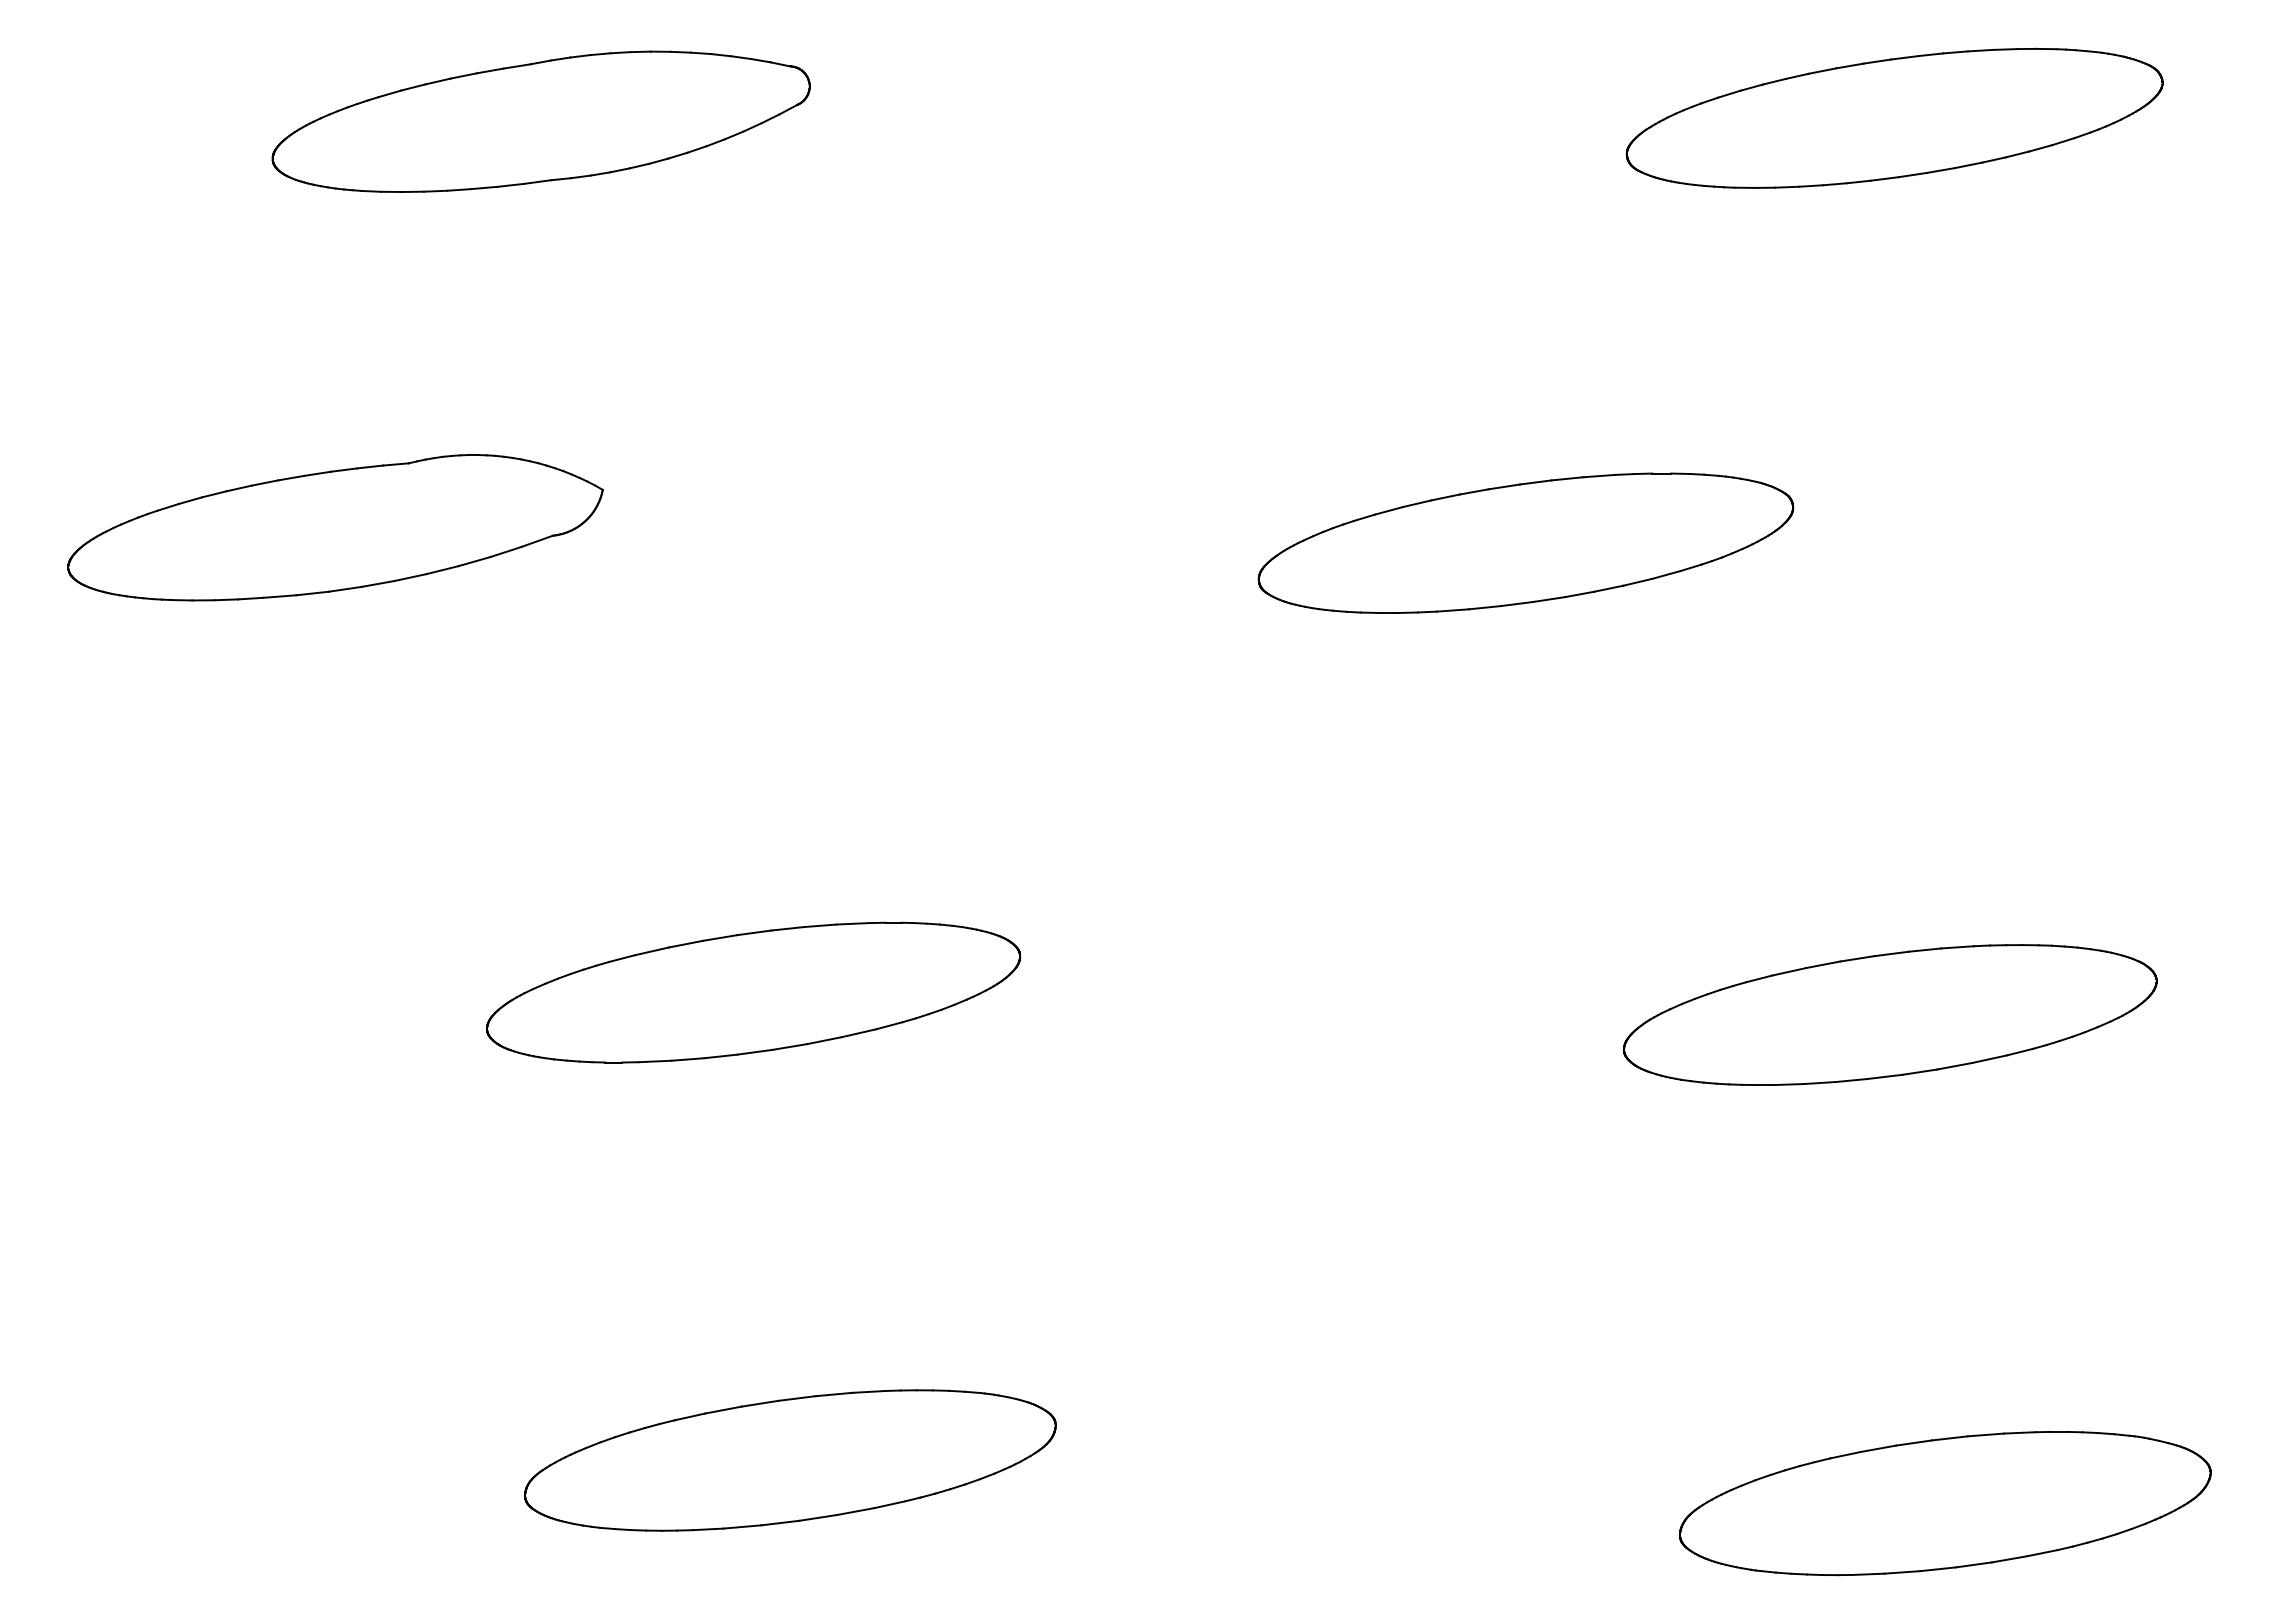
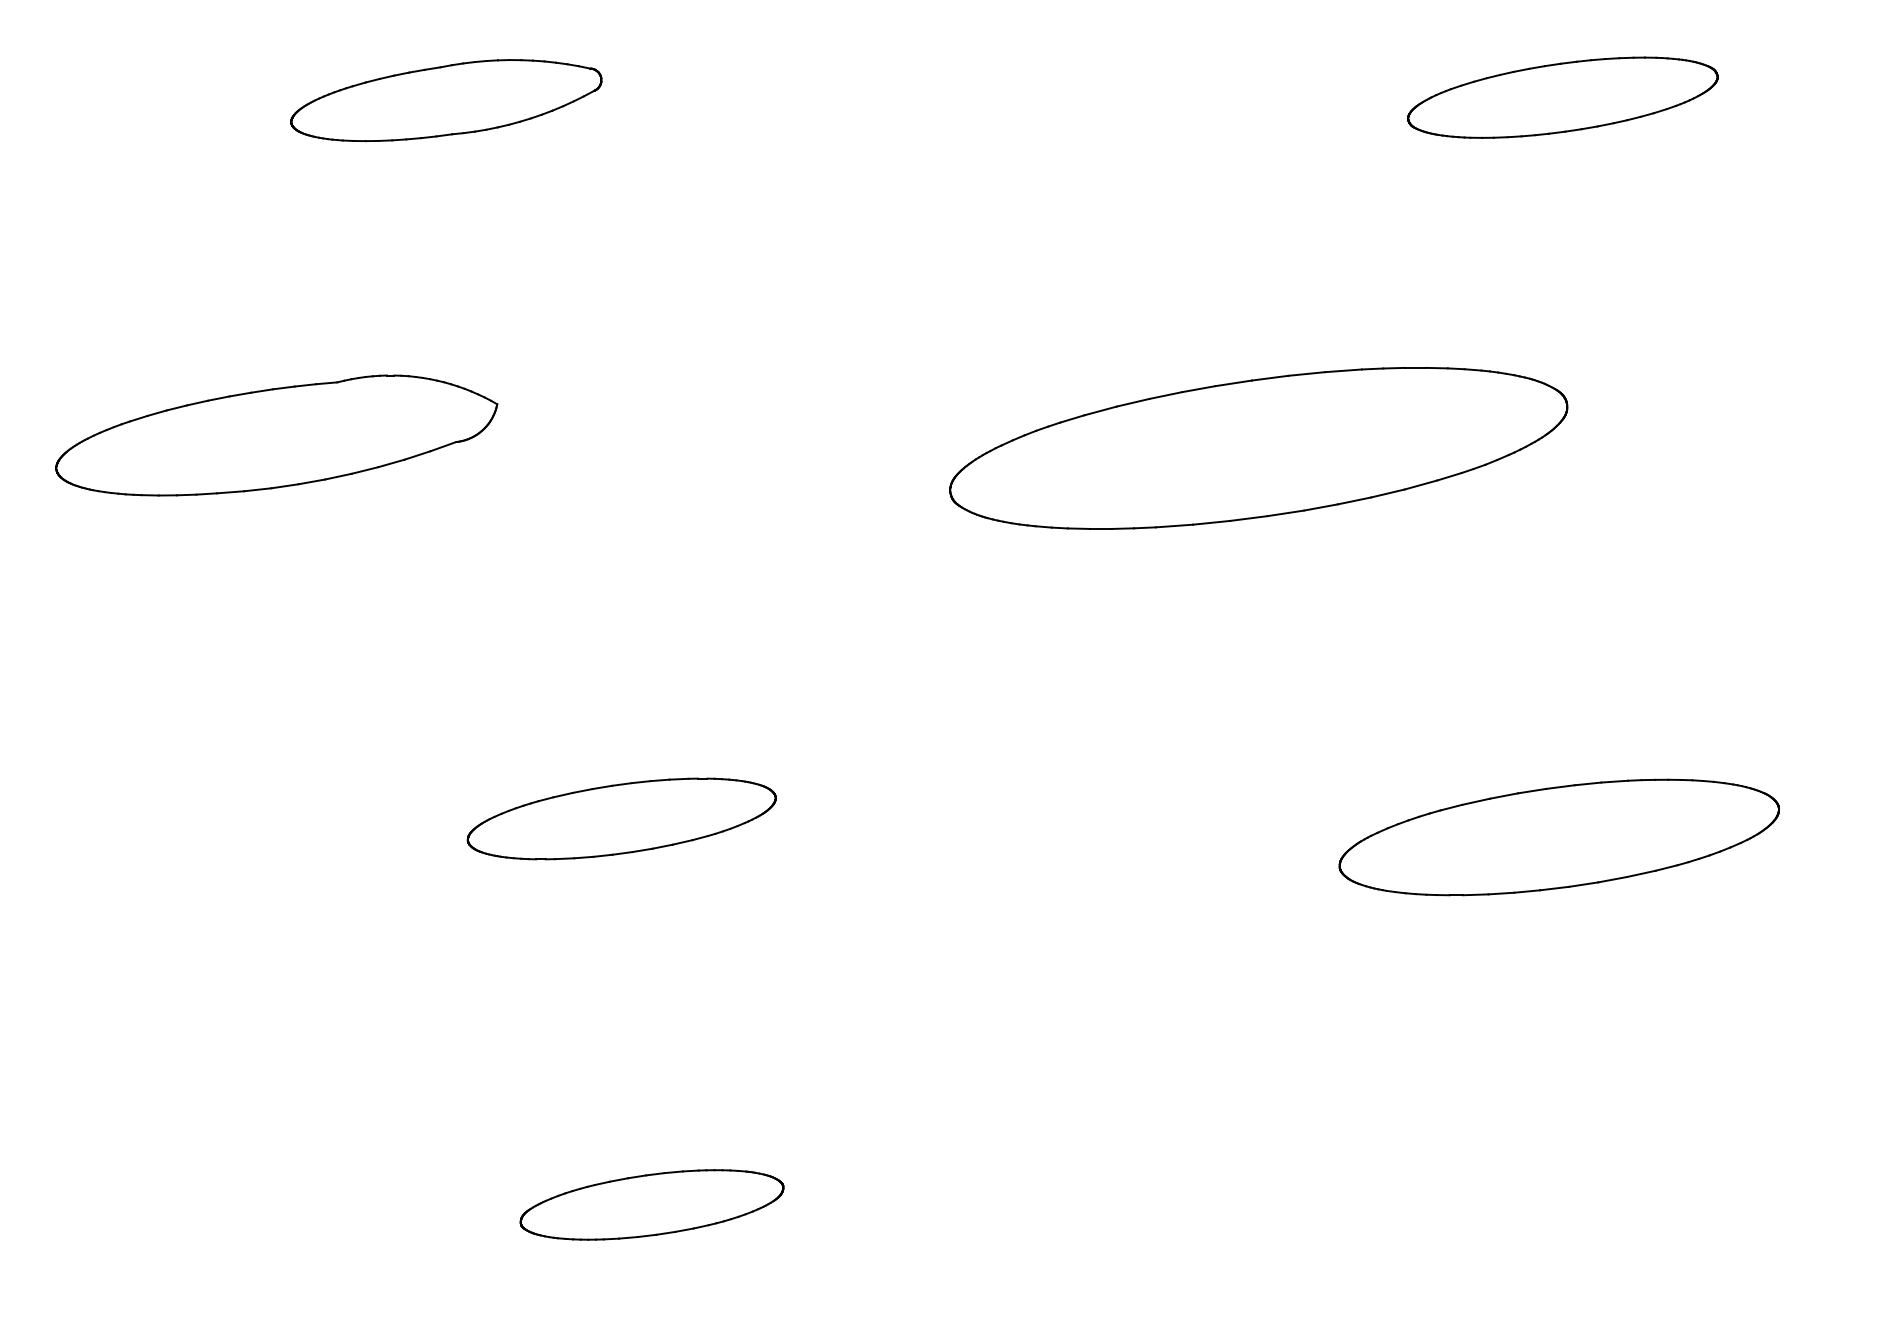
part: (1894, 117) -> (1562, 97), size x0.7
part: (540, 121) -> (445, 100), size x0.7
part: (1525, 542) -> (1258, 447), size x1.4
part: (753, 992) -> (621, 818), size x0.7
part: (790, 1460) -> (652, 1204), size x0.6
part: (1945, 1503) -> (1604, 1240), removed

